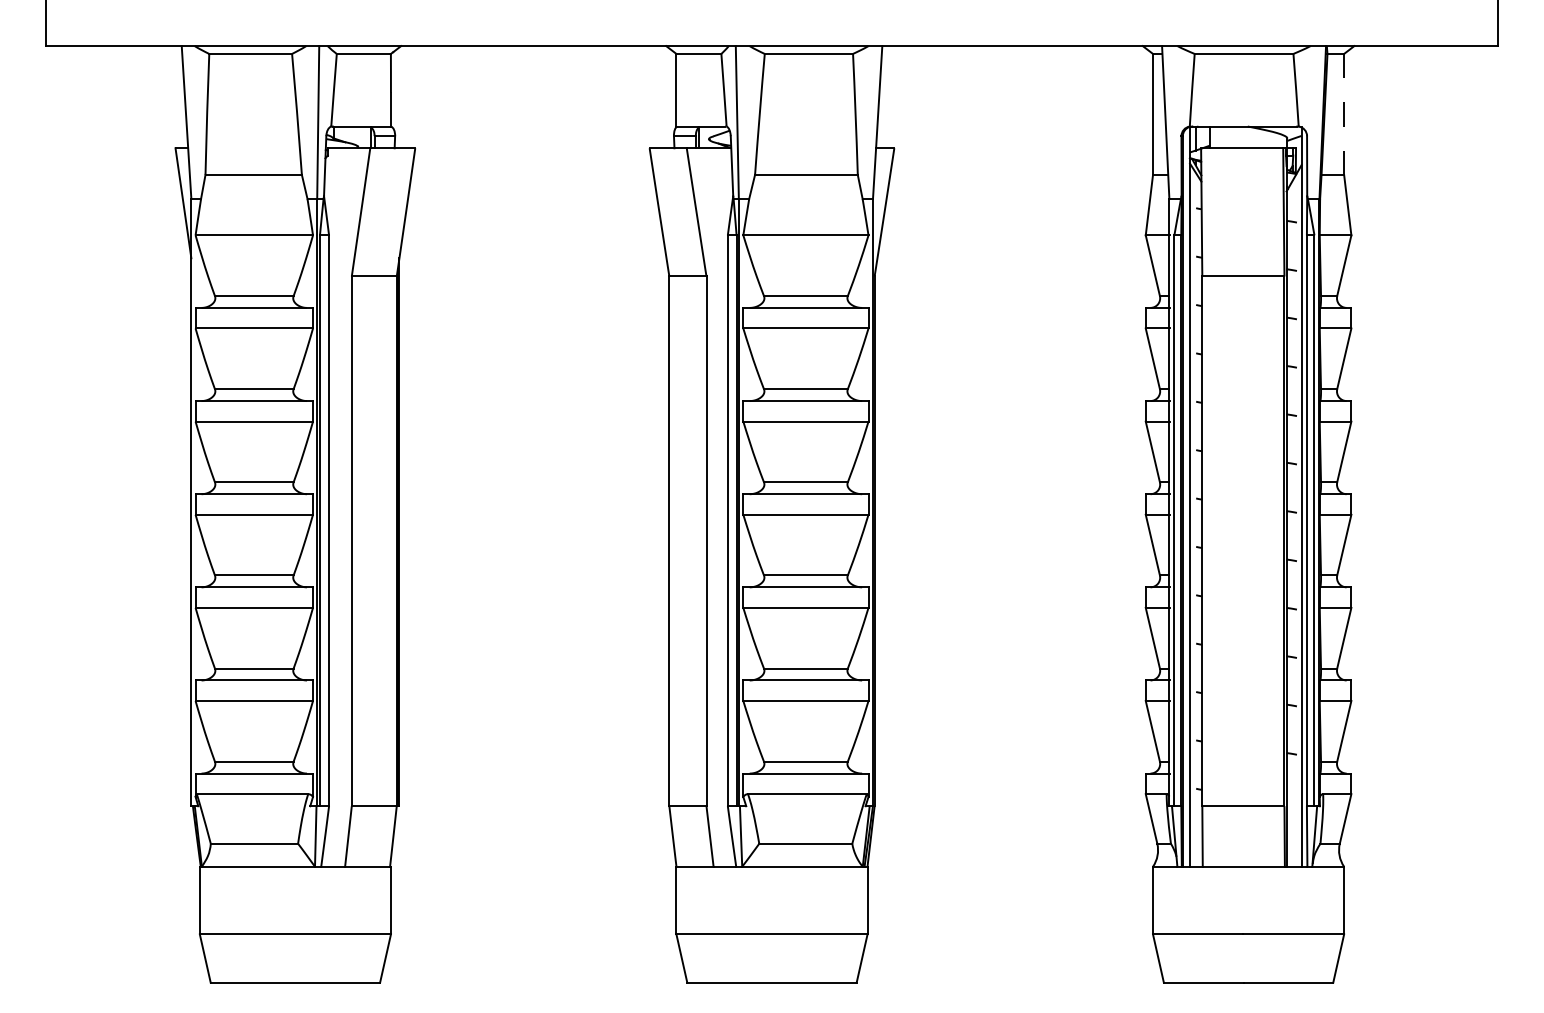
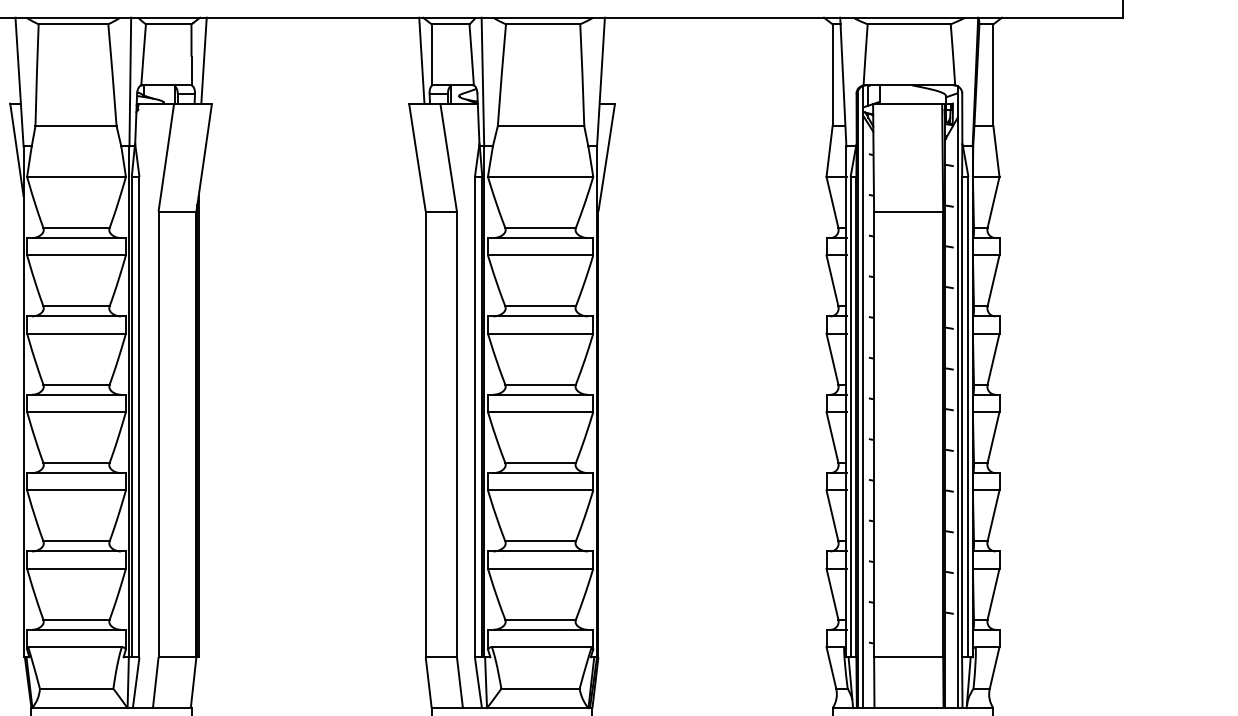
line: (405, 97) -> (203, 60), added
line: (664, 97) -> (421, 60), added
line: (1344, 113) -> (993, 74), dashed -> solid

